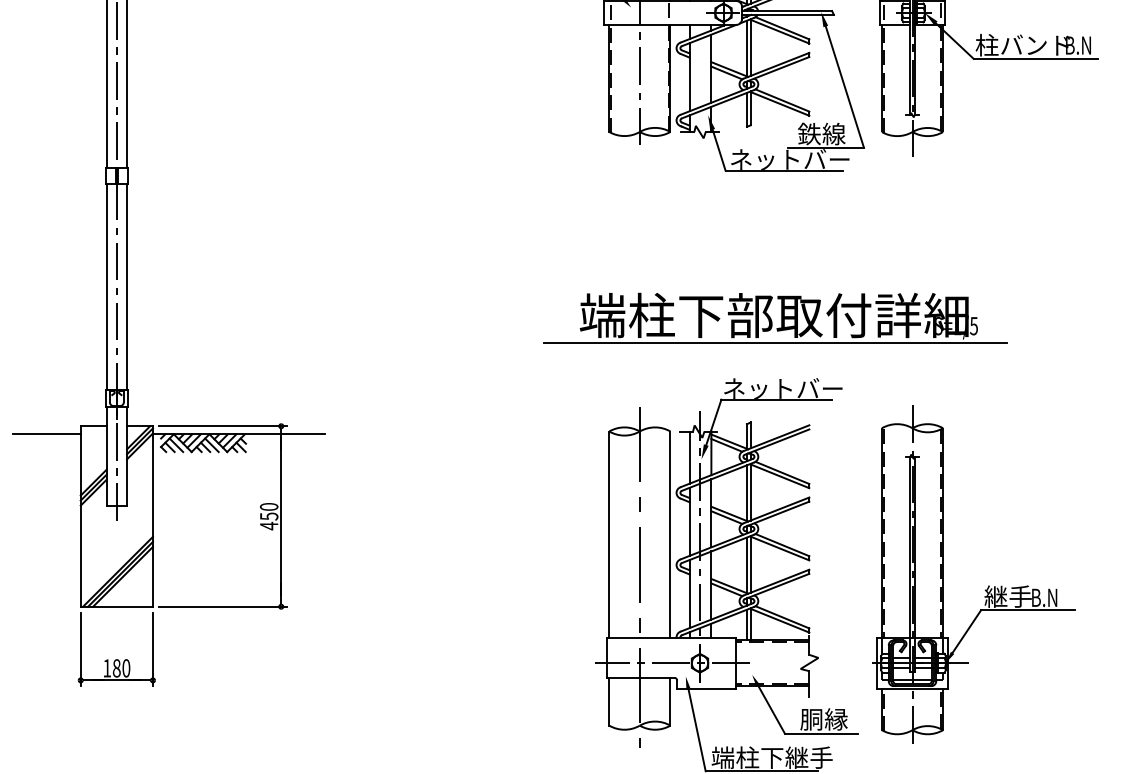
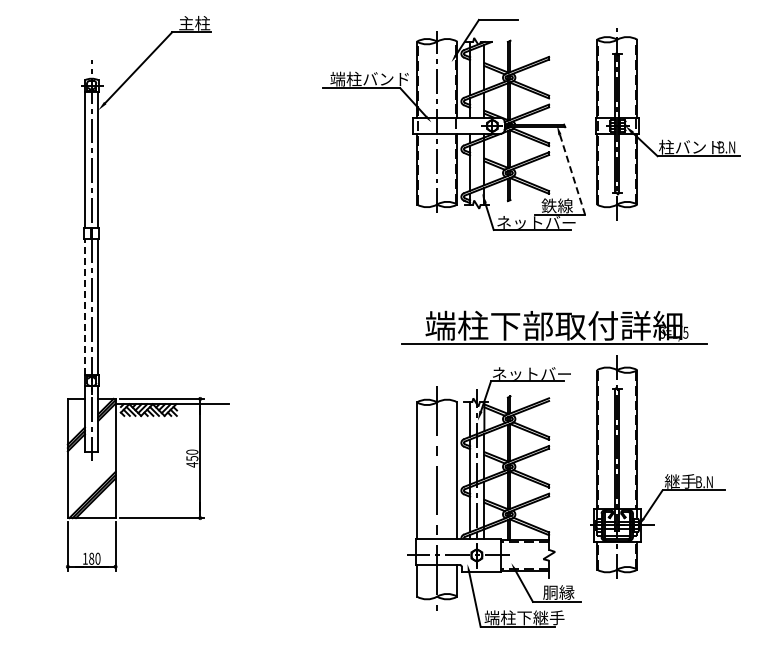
line: (844, 86) -> (572, 174), solid -> dashed
line: (105, 286) -> (84, 306), solid -> dashed
part: (775, 318) -> (554, 327), moved
line: (45, 434) -> (44, 404), removed
part: (987, 587) -> (666, 475), moved

